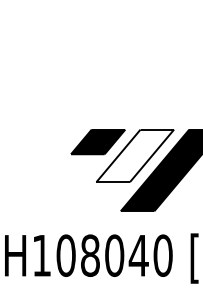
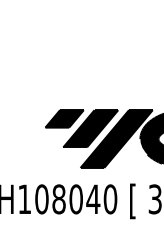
fill: (134, 155) -> (90, 128), added

